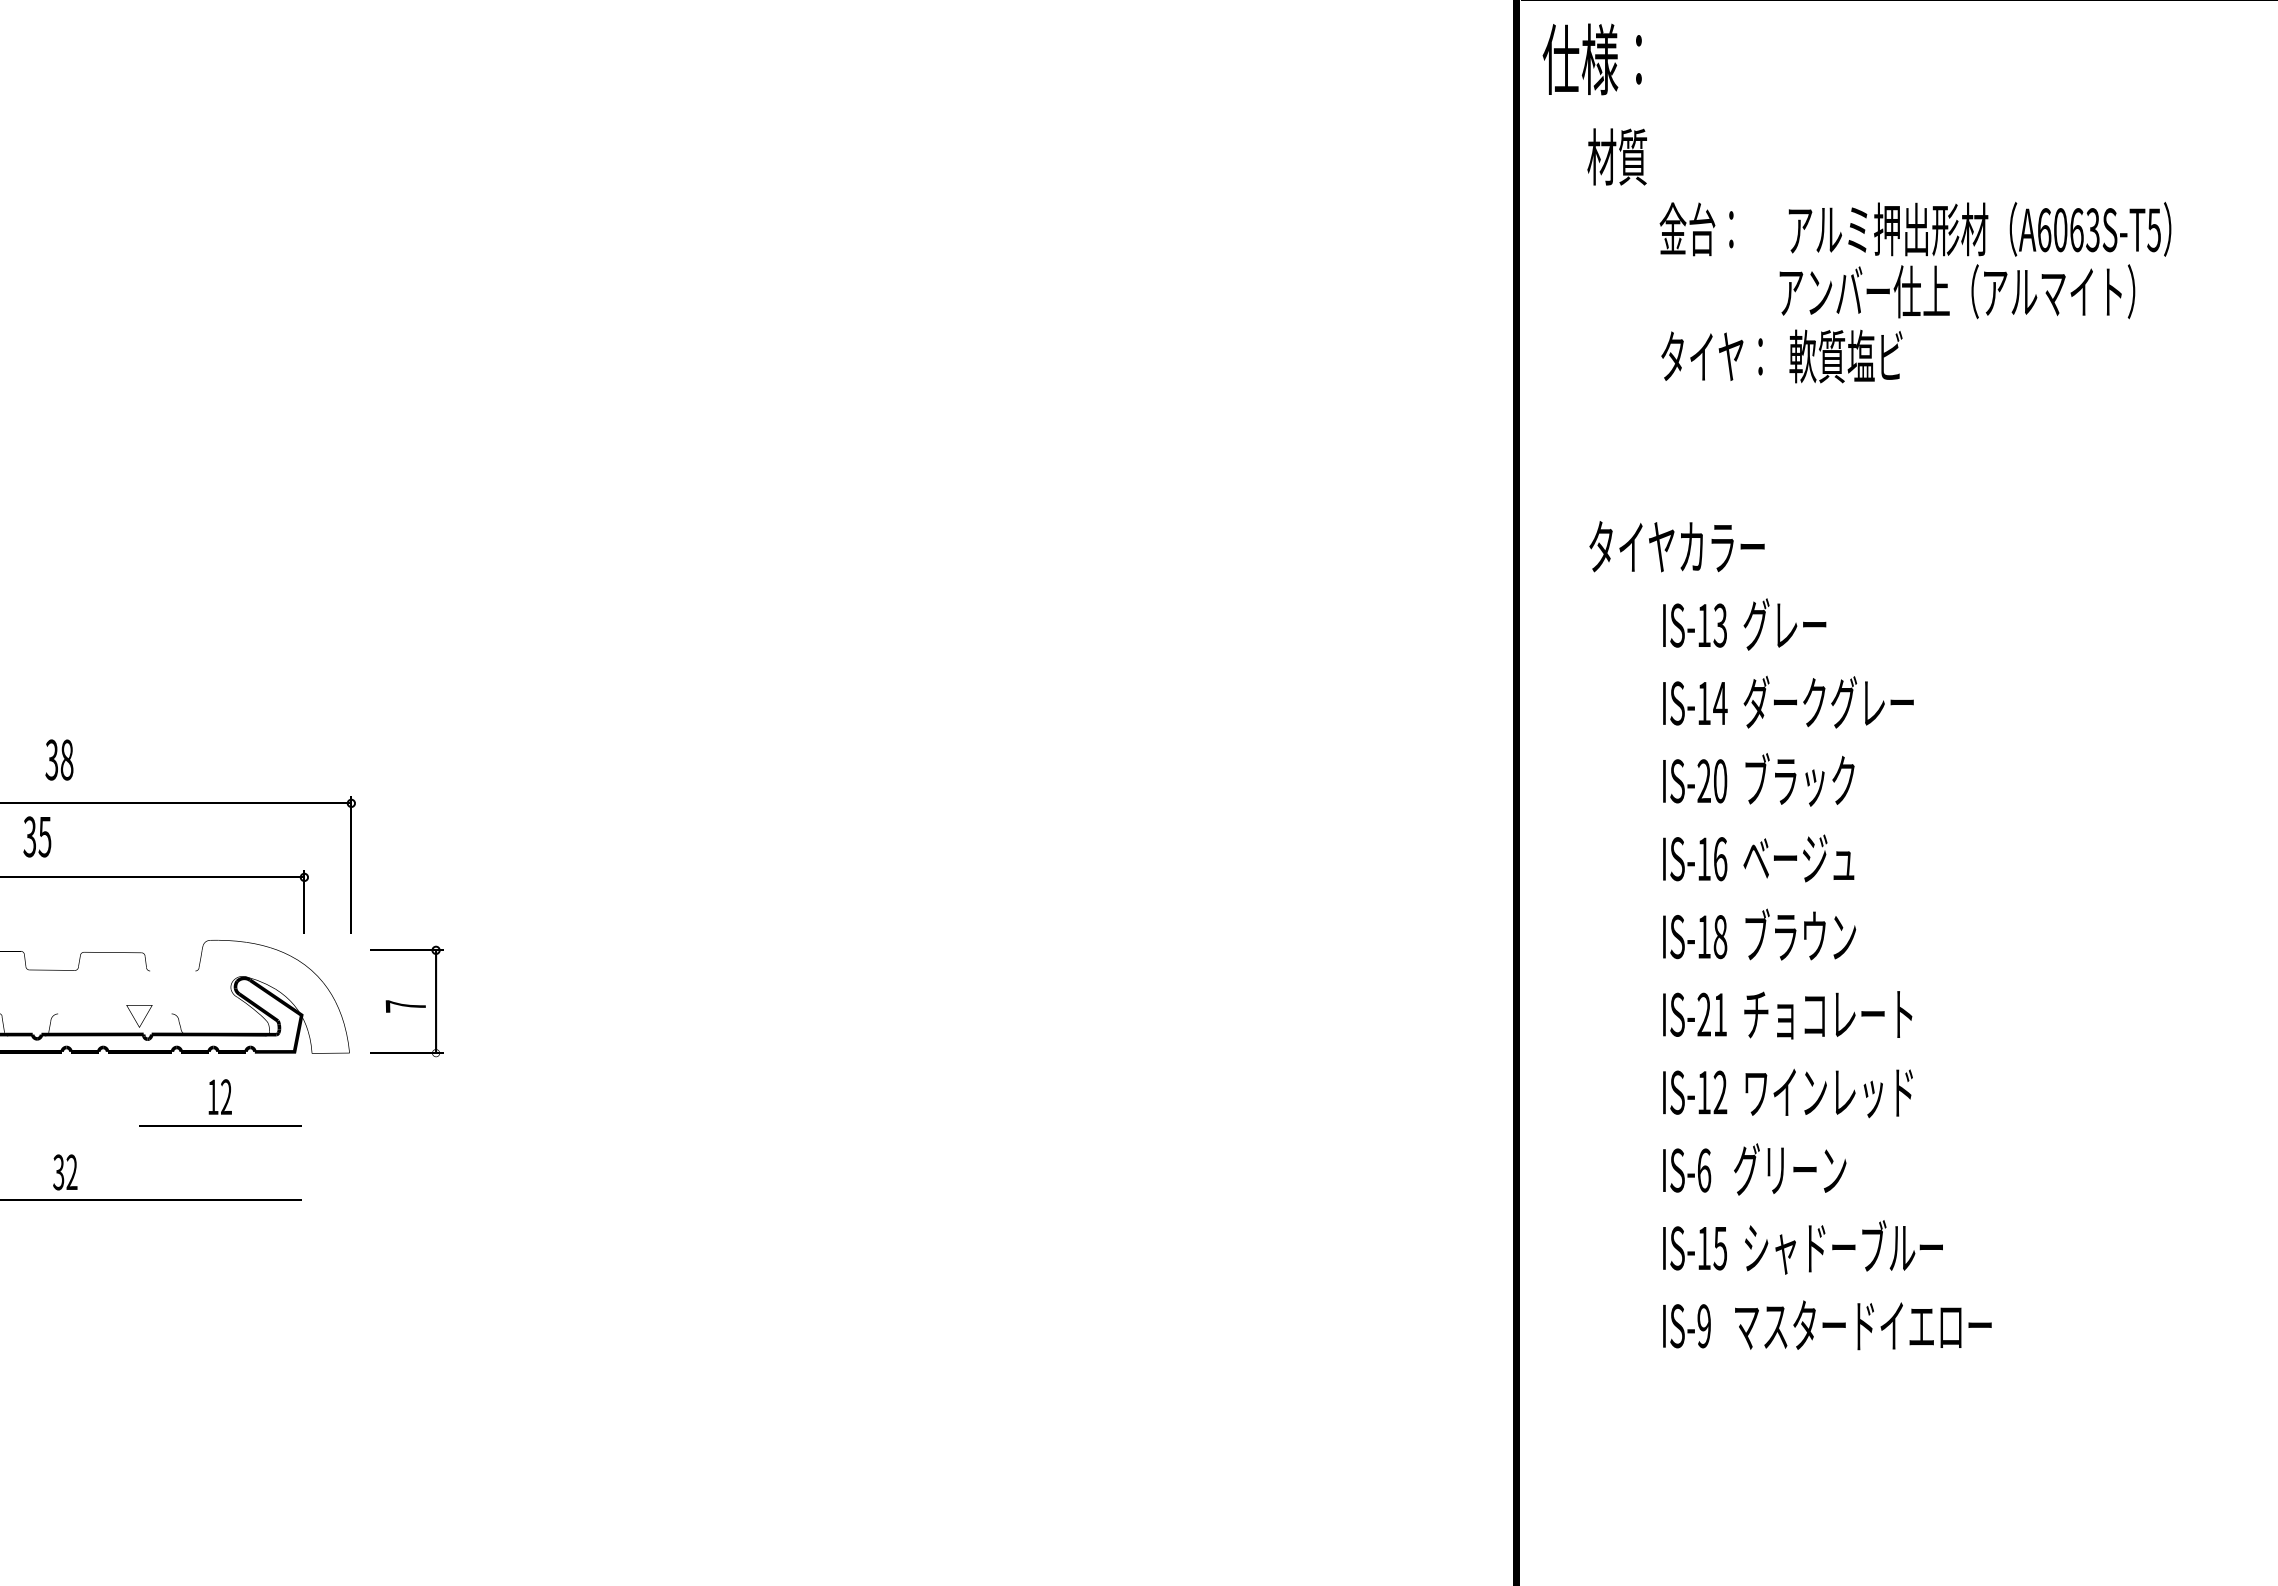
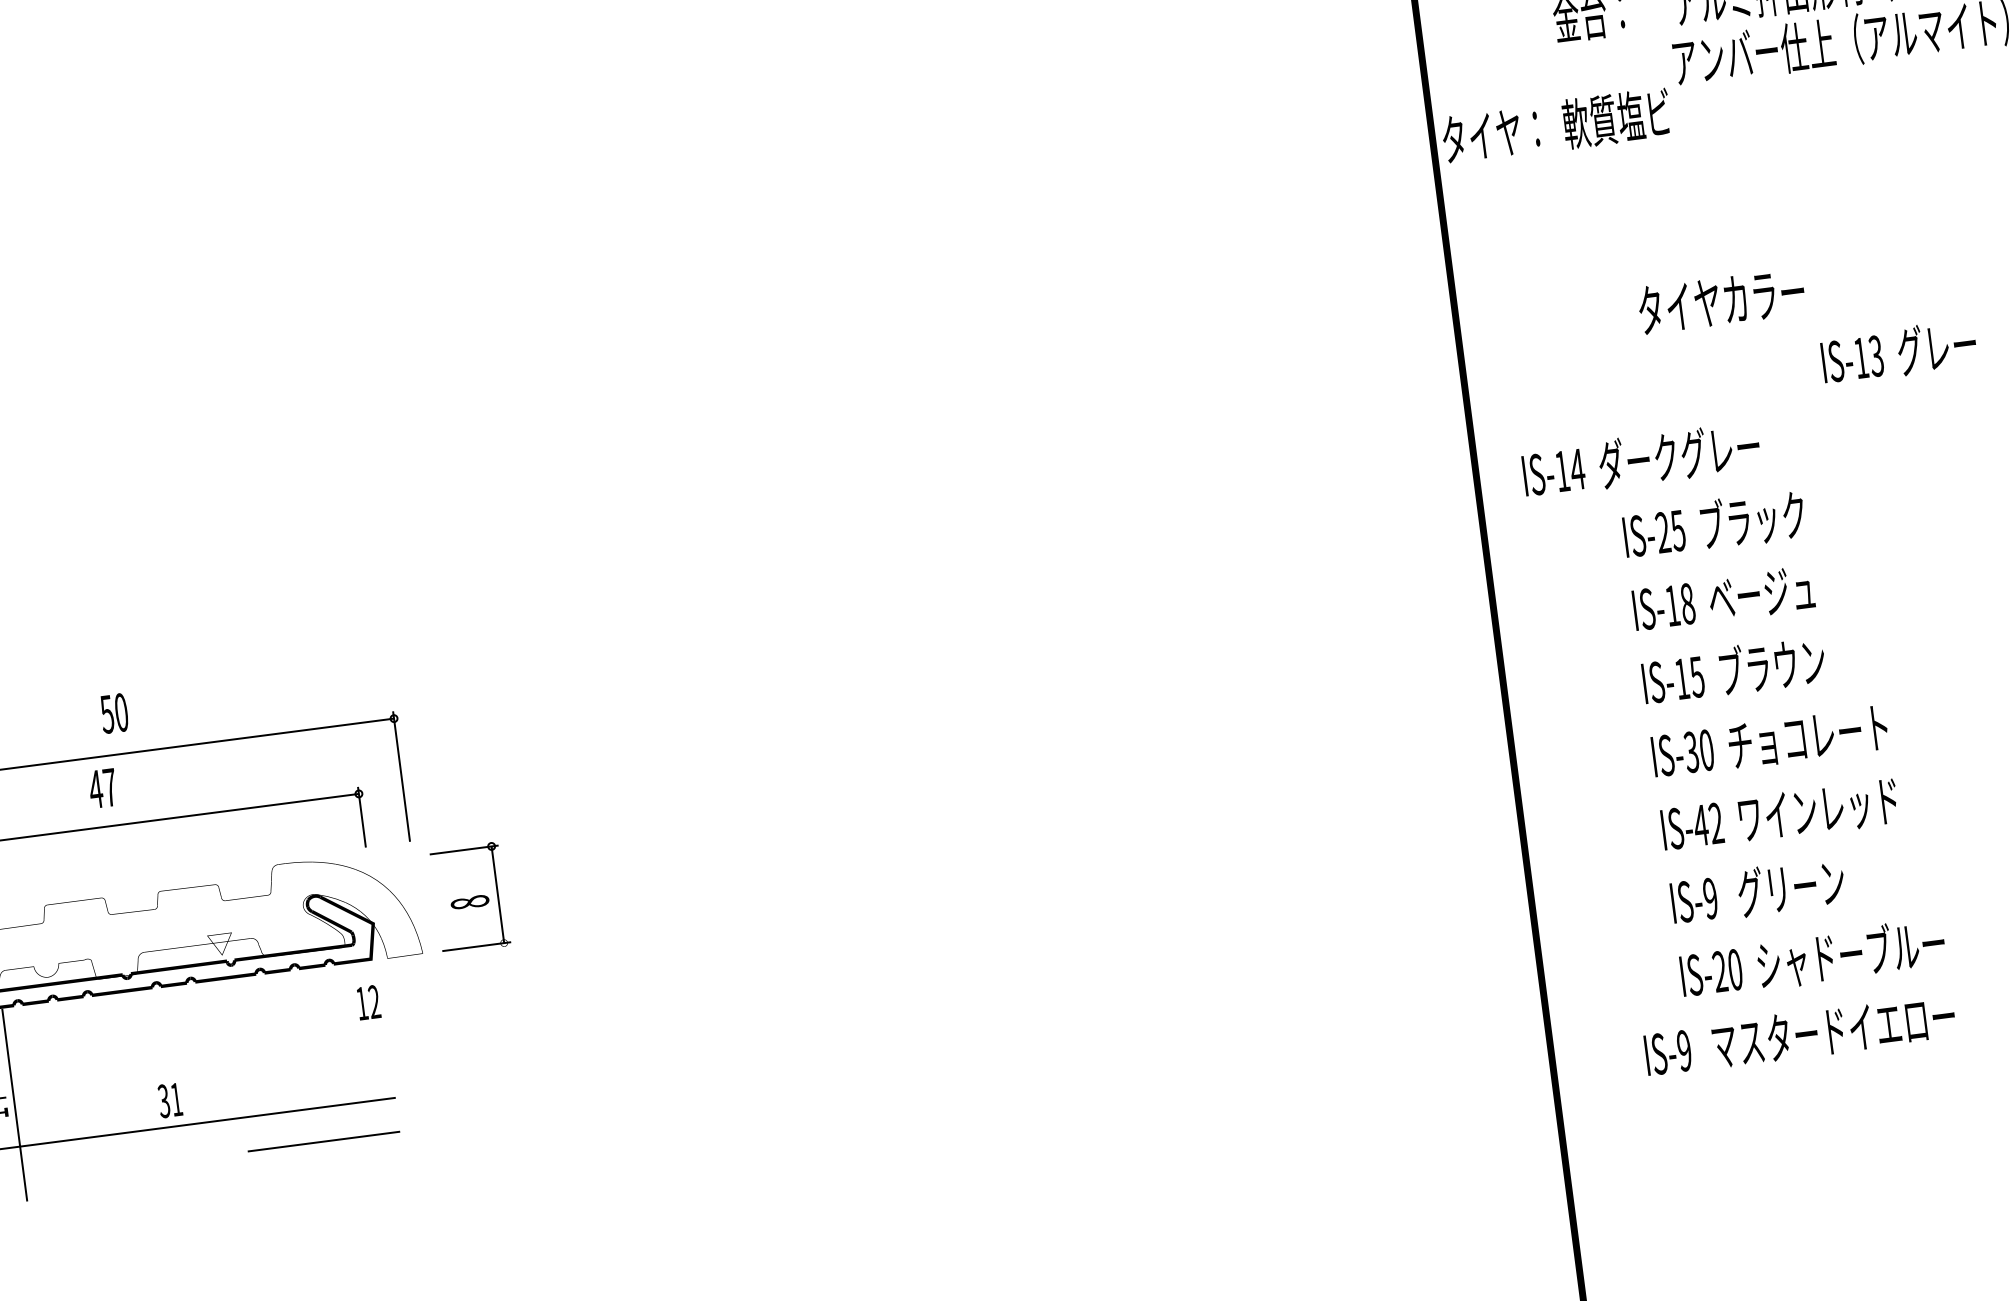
text: (1781, 356) -> (1556, 126), moved
text: (1676, 546) -> (1721, 300), moved
text: (1744, 624) -> (1898, 352), moved
text: (1788, 701) -> (1641, 459), moved
text: (59, 759) -> (114, 713), 38 -> 50
text: (1720, 781) -> (1678, 530), IS-20 -> IS-25
text: (37, 836) -> (103, 788), 35 -> 47
text: (1720, 859) -> (1687, 604), IS-16 -> IS-18
text: (1720, 936) -> (1697, 676), IS-18 -> IS-15
text: (405, 1005) -> (469, 902), 7 -> 8
text: (1712, 1014) -> (1699, 750), IS-21 -> IS-30
text: (1703, 1092) -> (1700, 825), IS-12 -> IS-42
text: (219, 1096) -> (367, 1002), moved
line: (220, 1125) -> (323, 1140), moved
text: (1704, 1170) -> (1710, 898), IS-6 -> IS-9
text: (71, 1171) -> (175, 1098), 32 -> 31
text: (1712, 1248) -> (1727, 970), IS-15 -> IS-20
text: (1827, 1325) -> (1800, 1035), moved

